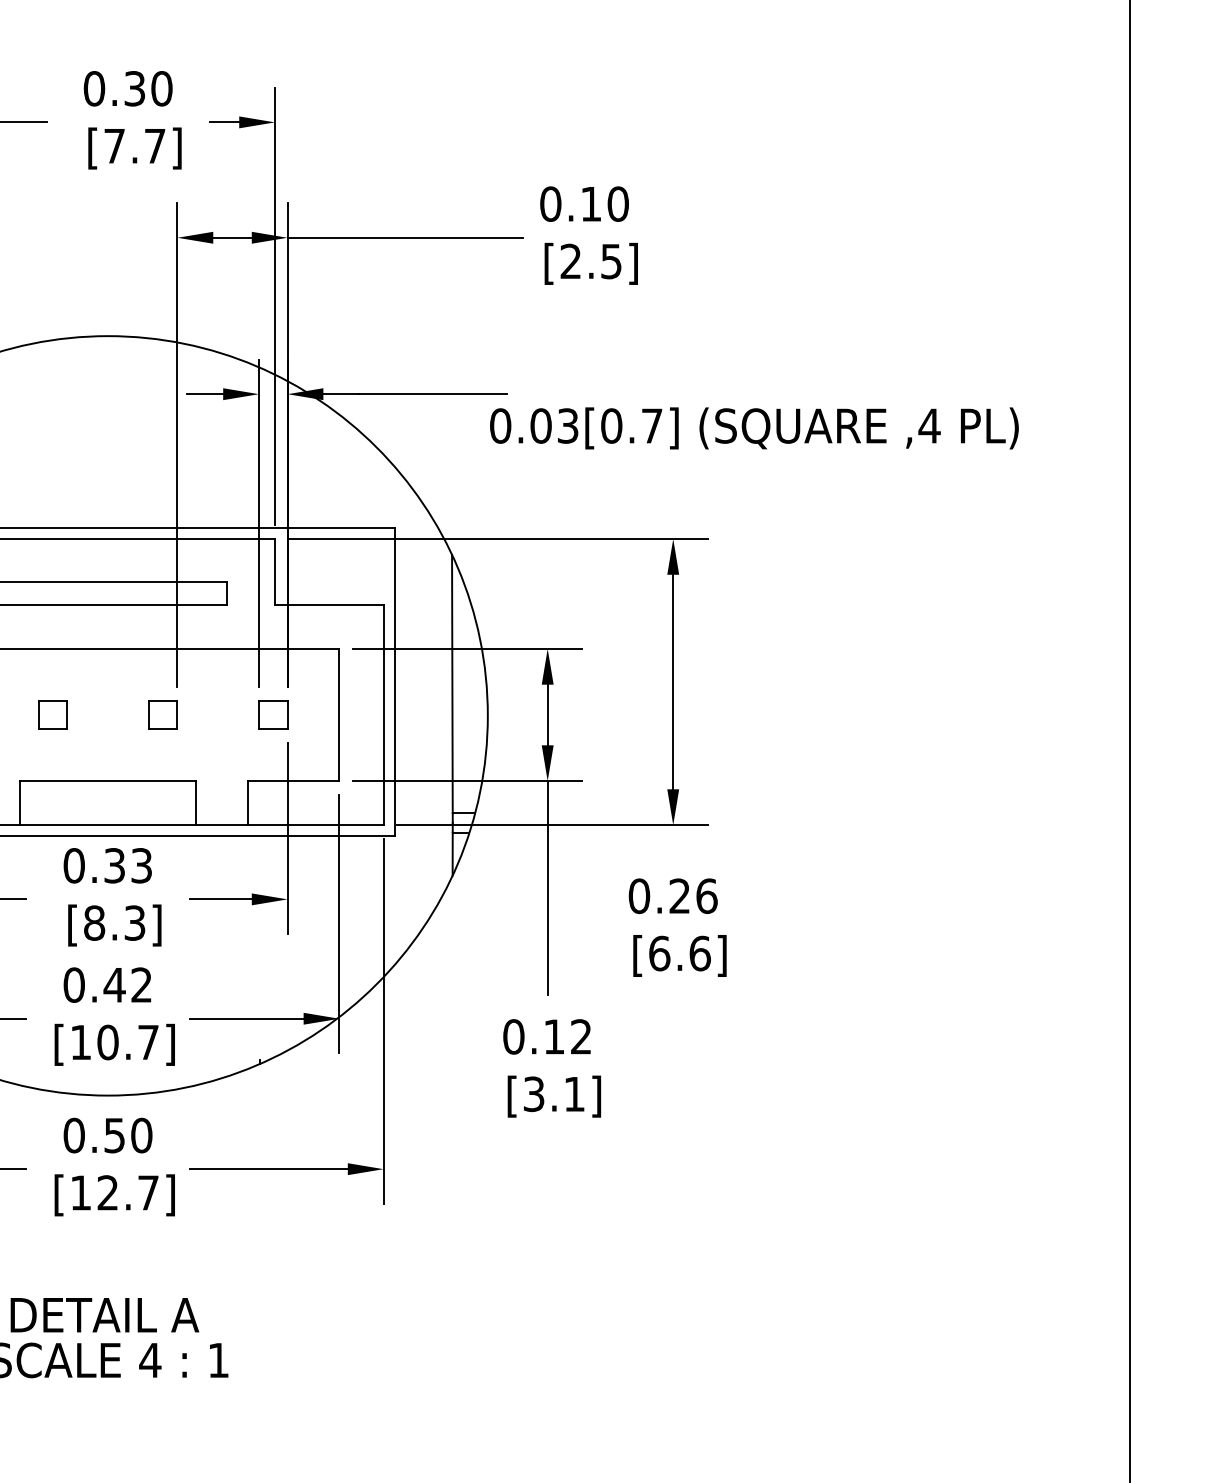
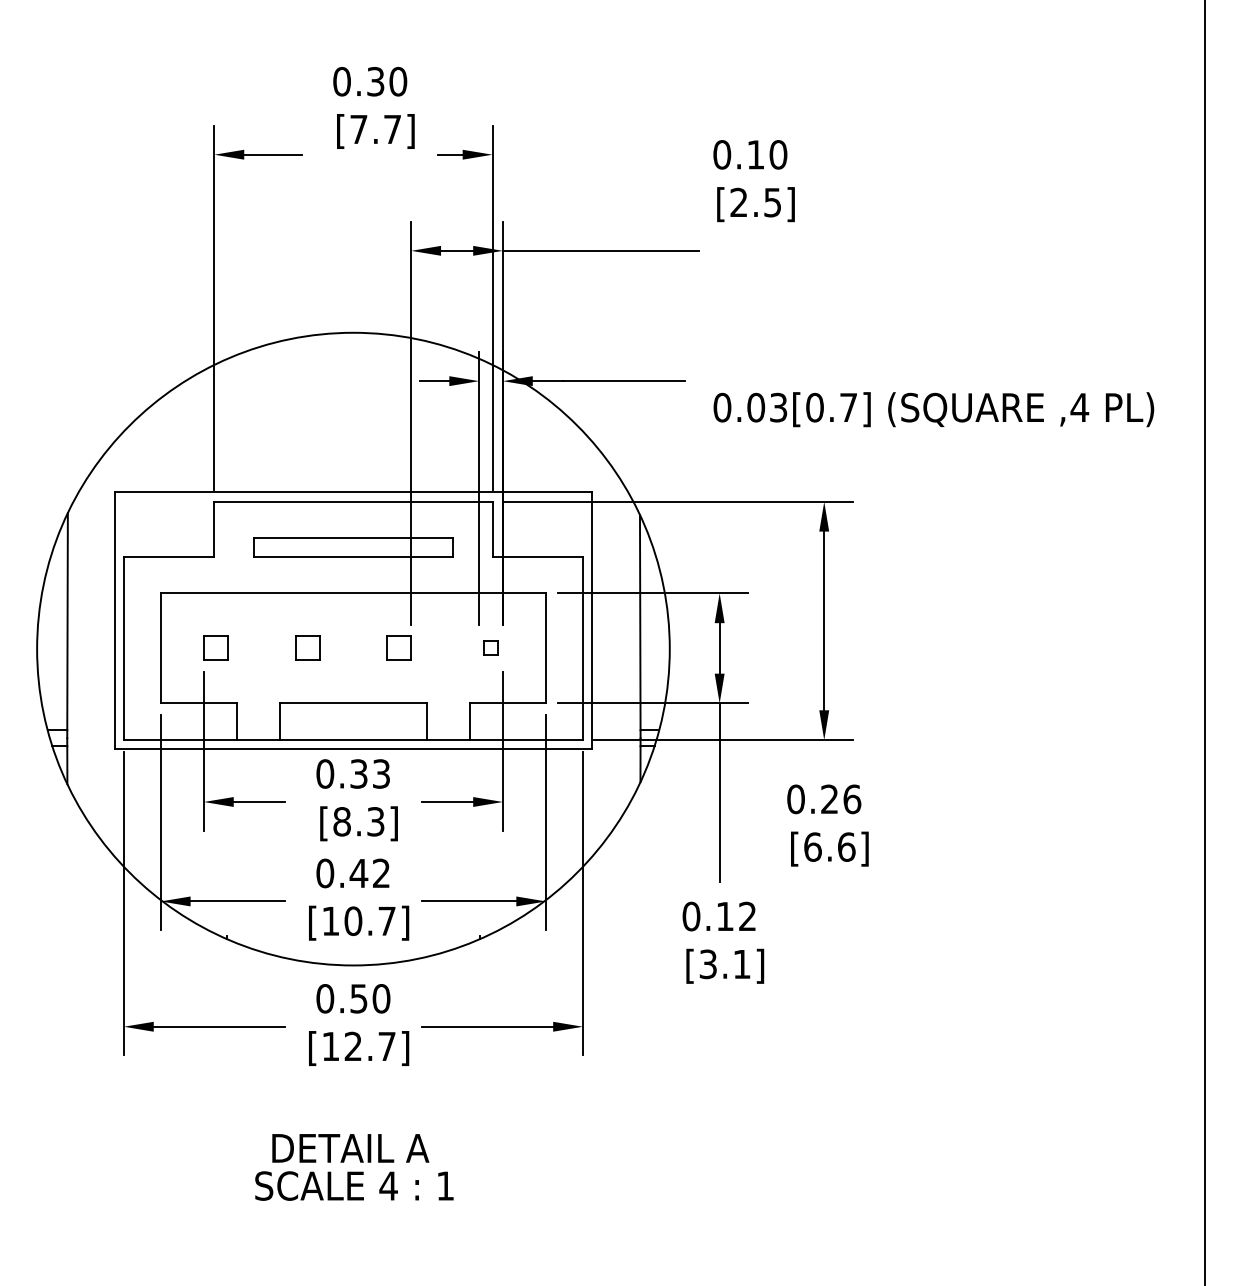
text: (132, 119) -> (373, 107), moved
text: (588, 236) -> (753, 181), moved
text: (753, 428) -> (933, 409), moved
part: (272, 713) -> (490, 647), size x0.6

